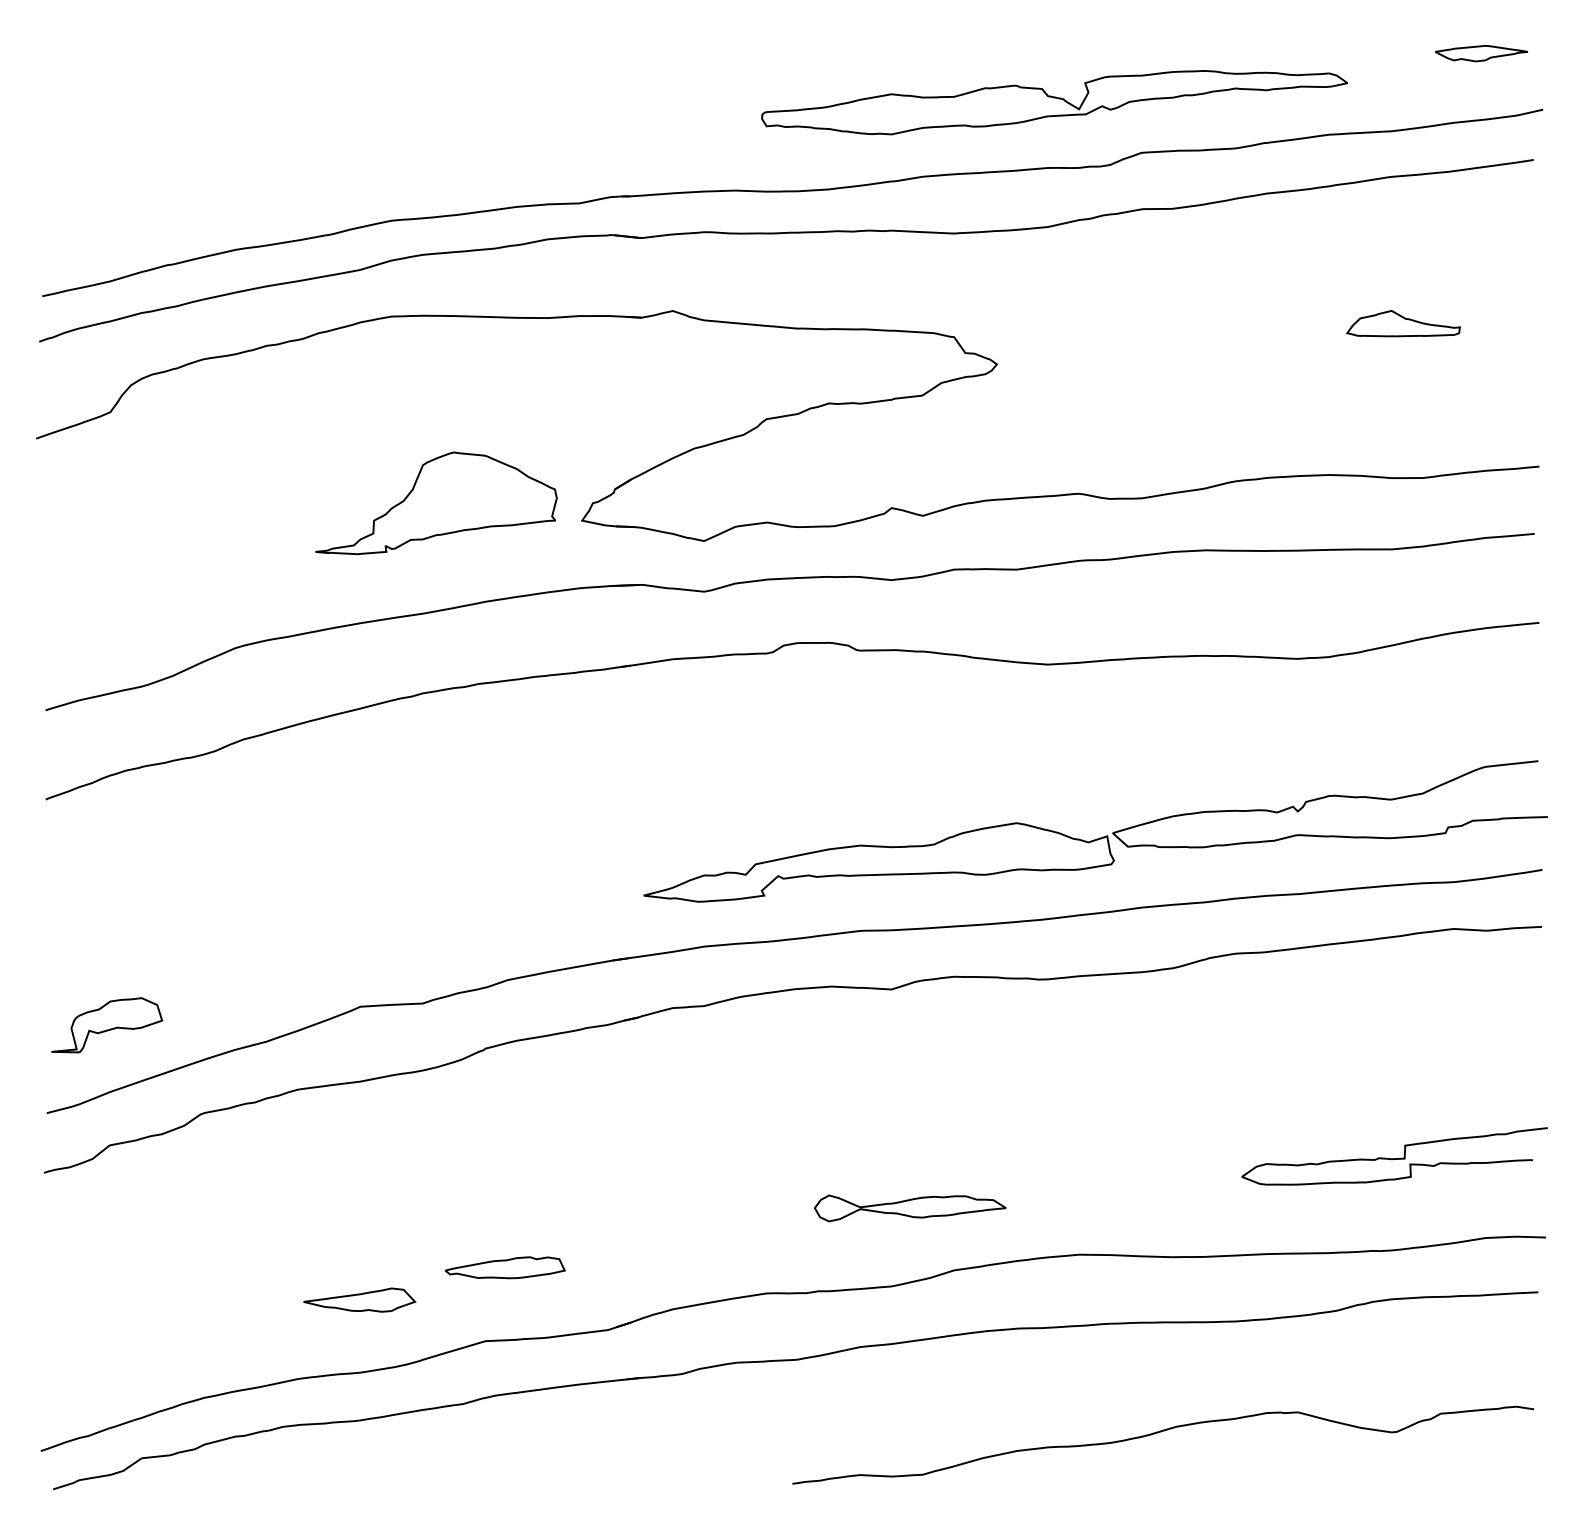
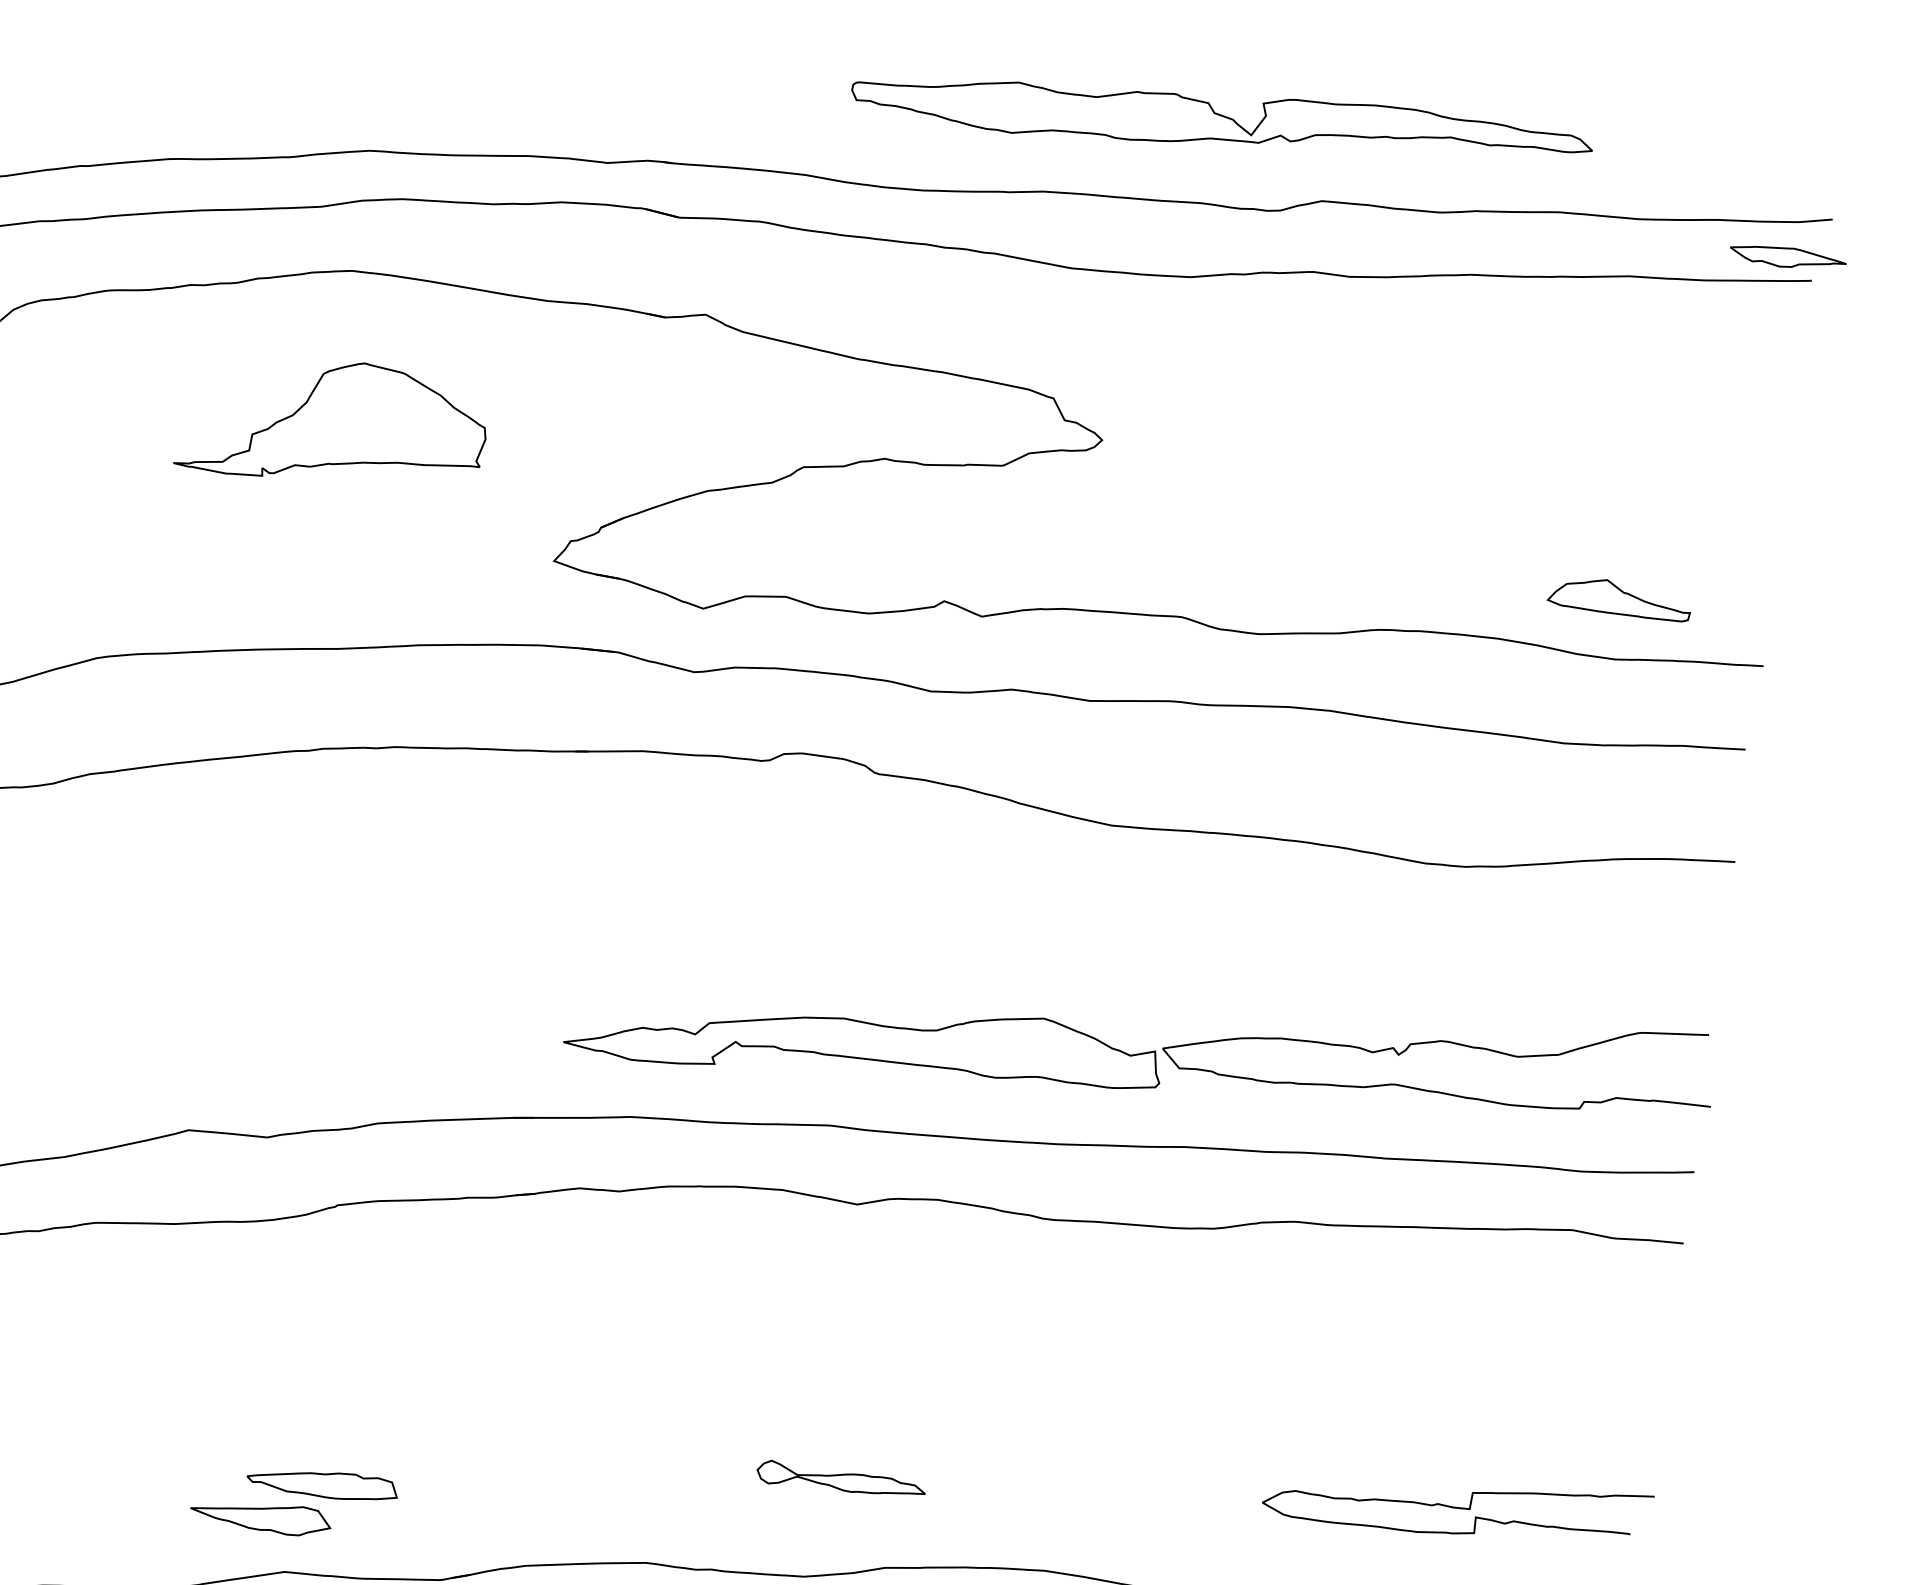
part: (1481, 53) -> (1788, 257), moved
part: (1403, 323) -> (1619, 598), moved
part: (436, 503) -> (333, 424), moved
part: (910, 1208) -> (841, 1482), size x0.7
part: (359, 1299) -> (260, 1515), moved

